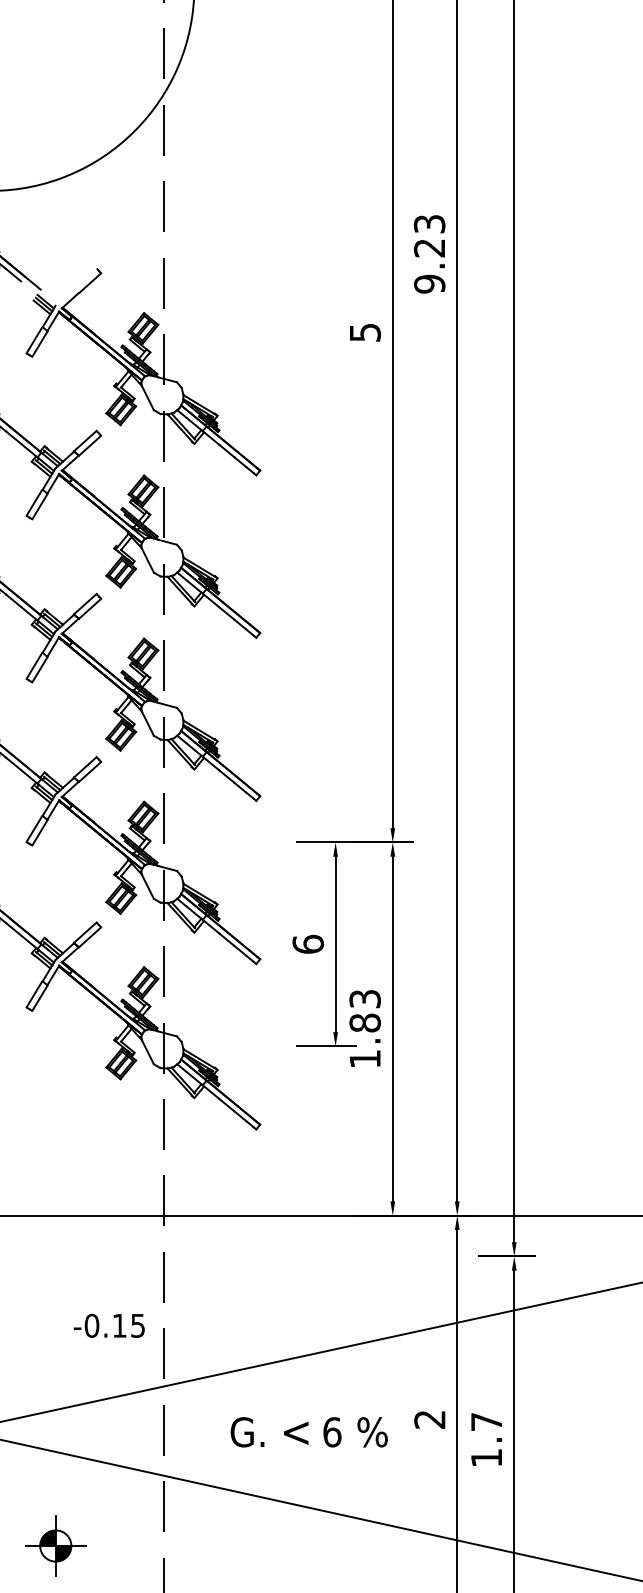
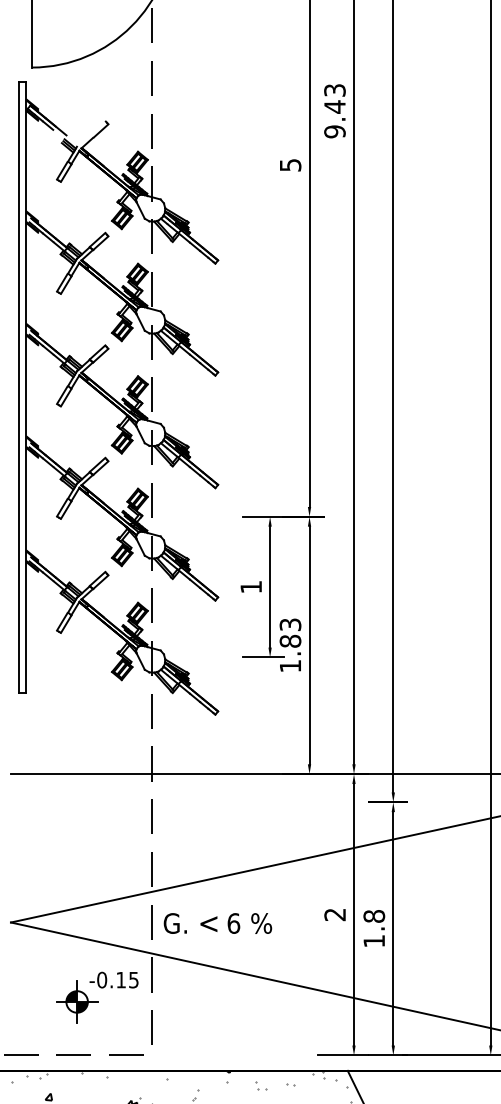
text: (428, 247) -> (334, 106), 9.23 -> 9.43
text: (308, 943) -> (251, 586), 6 -> 1
text: (108, 1324) -> (113, 979), moved
text: (486, 1422) -> (374, 916), 1.7 -> 1.8
text: (308, 1432) -> (217, 923), moved

